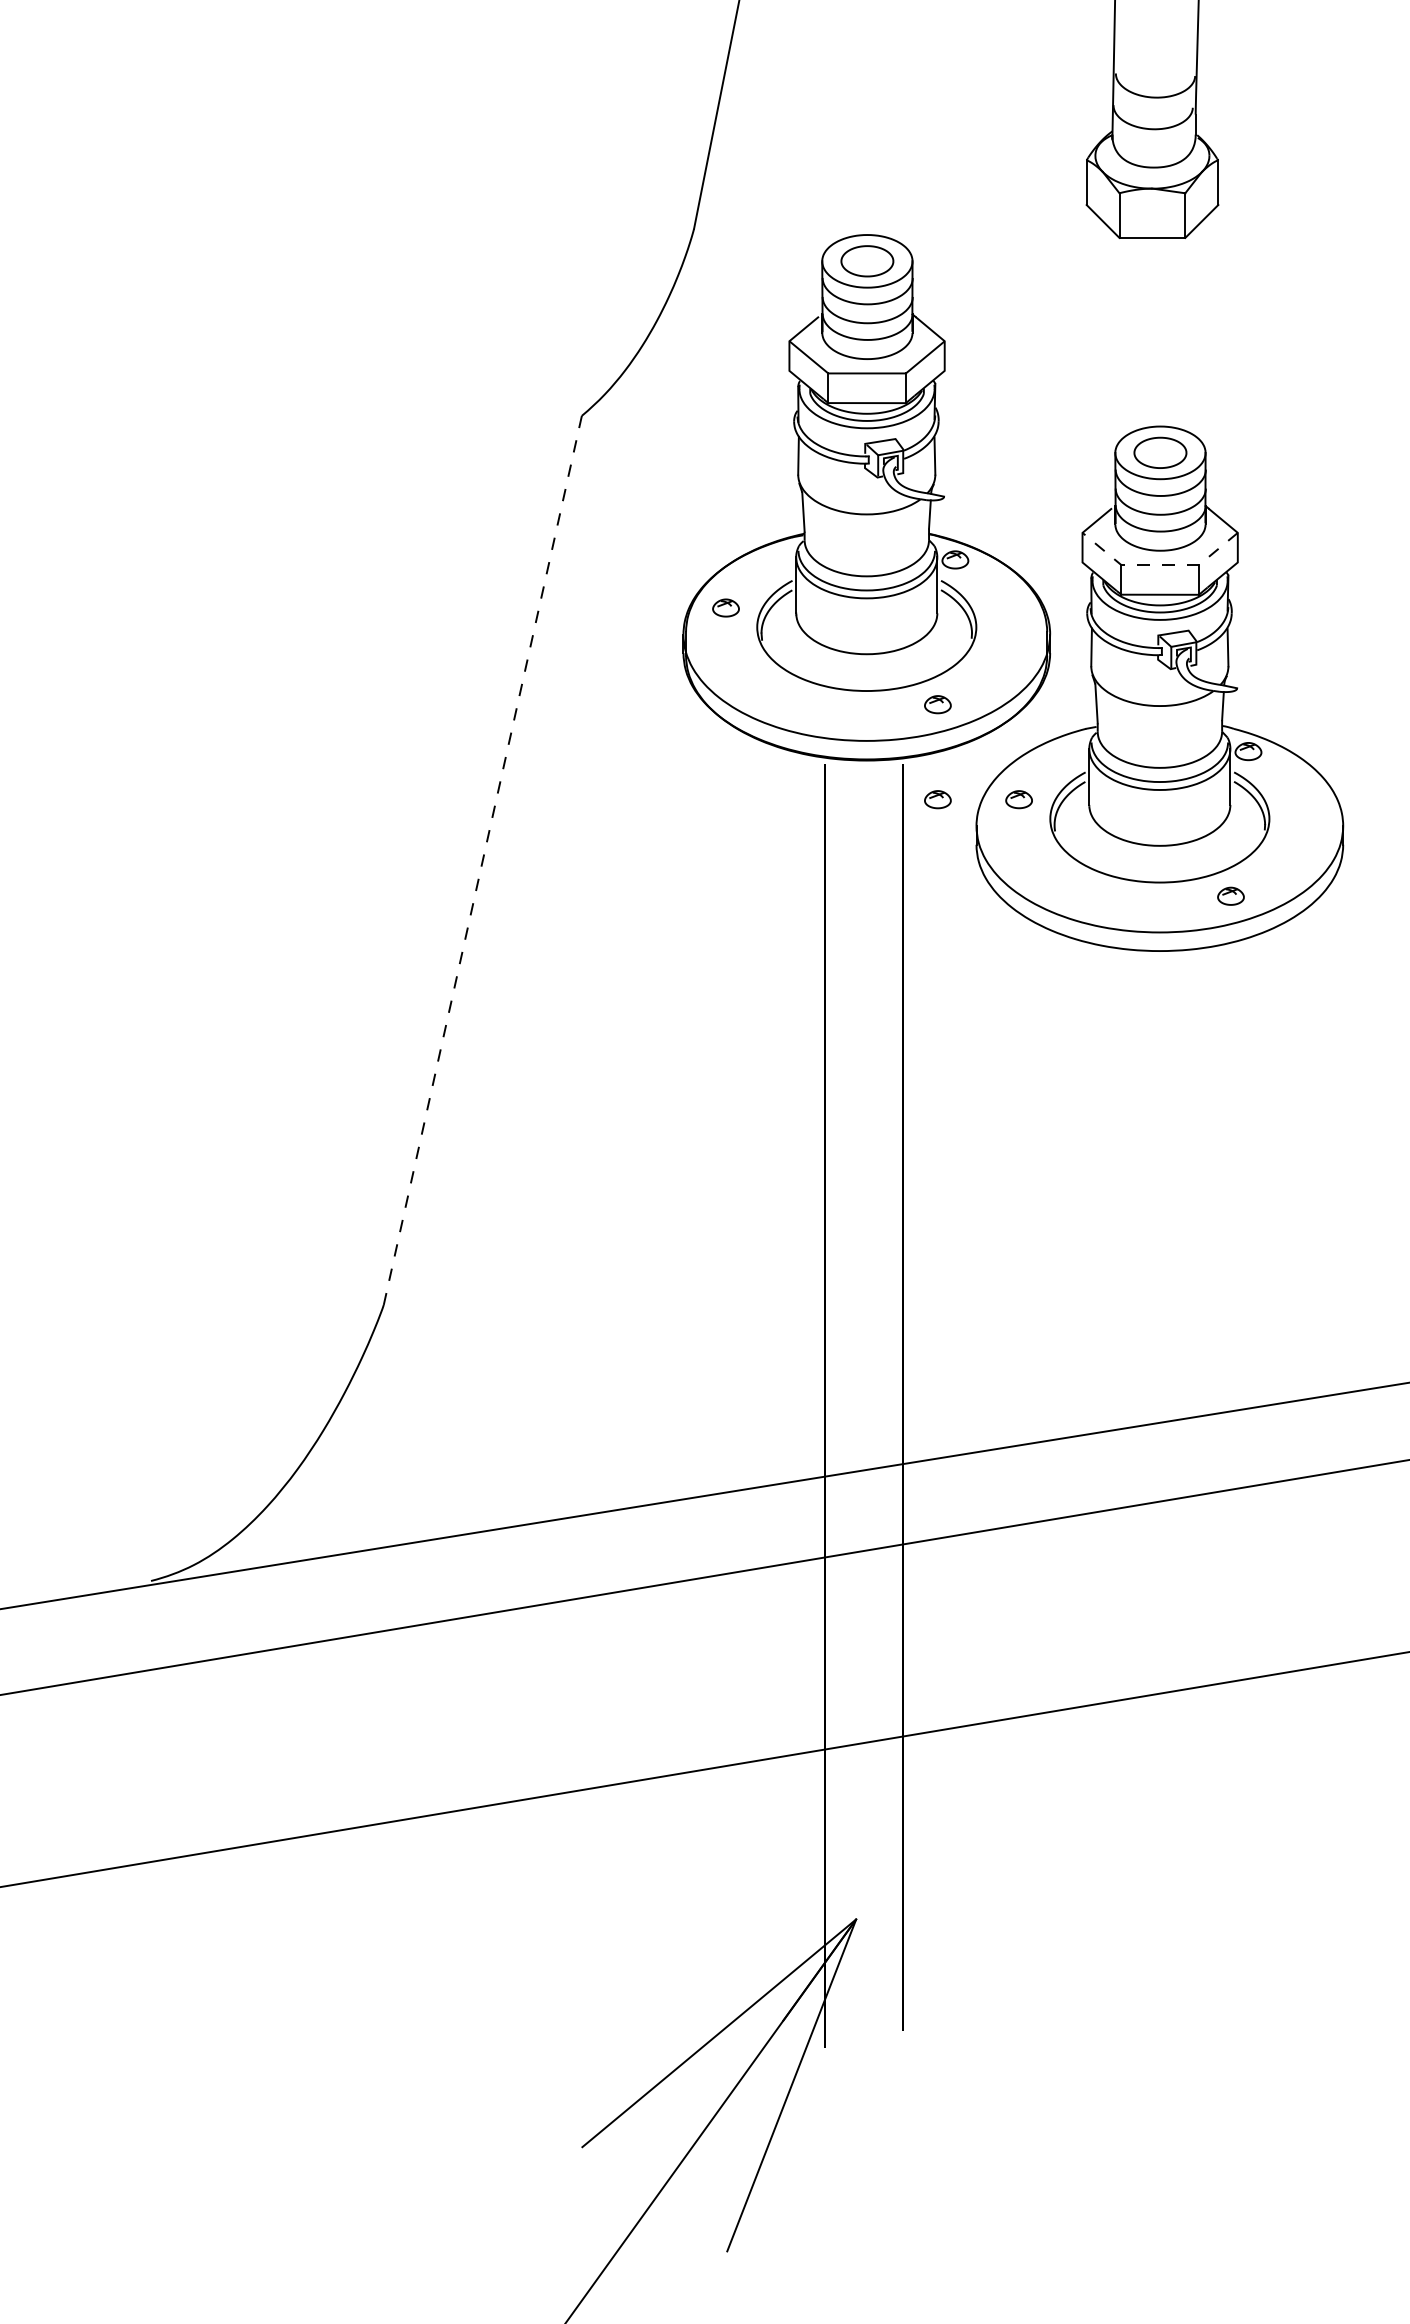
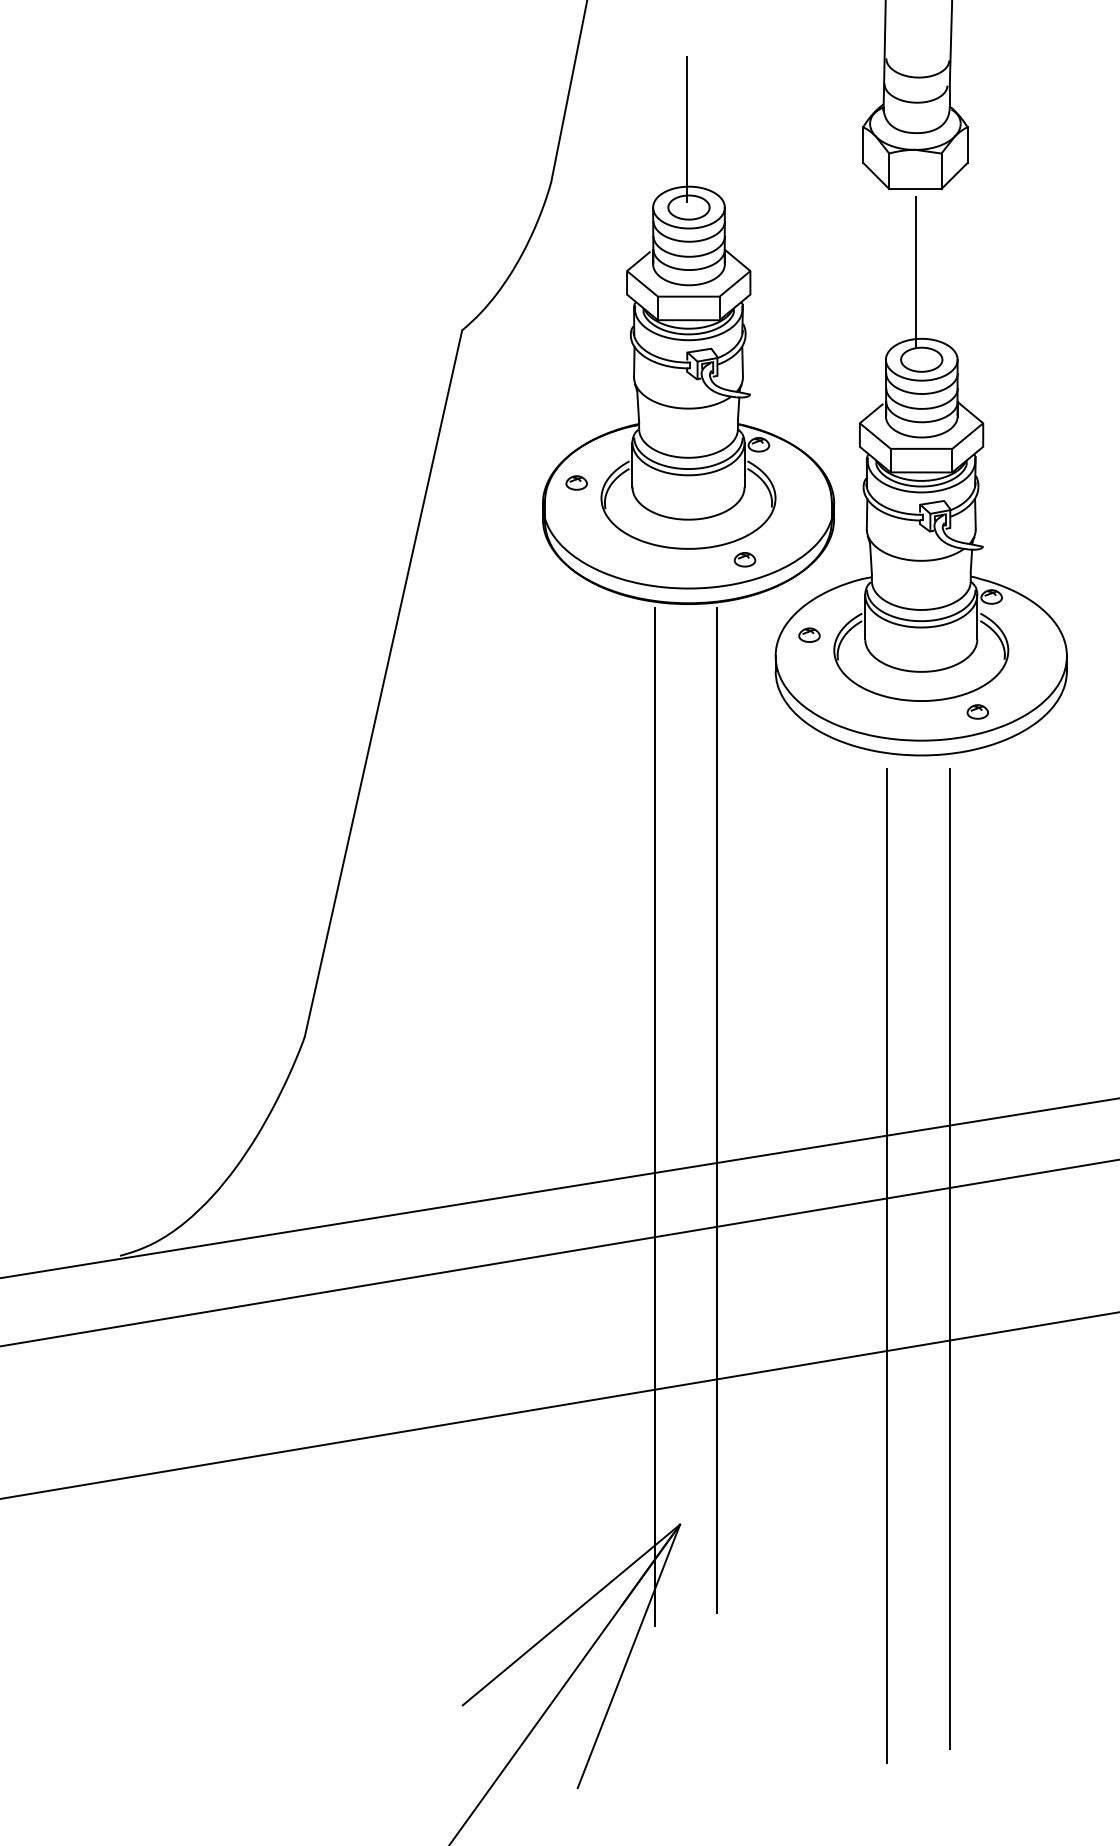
line: (864, 162) -> (686, 129), added
line: (1153, 342) -> (916, 272), added
line: (1160, 565) -> (921, 449), dashed -> solid
part: (937, 799) -> (744, 635), removed
line: (482, 860) -> (383, 683), dashed -> solid
line: (1195, 1584) -> (949, 1258), added
line: (1117, 1593) -> (887, 1265), added

